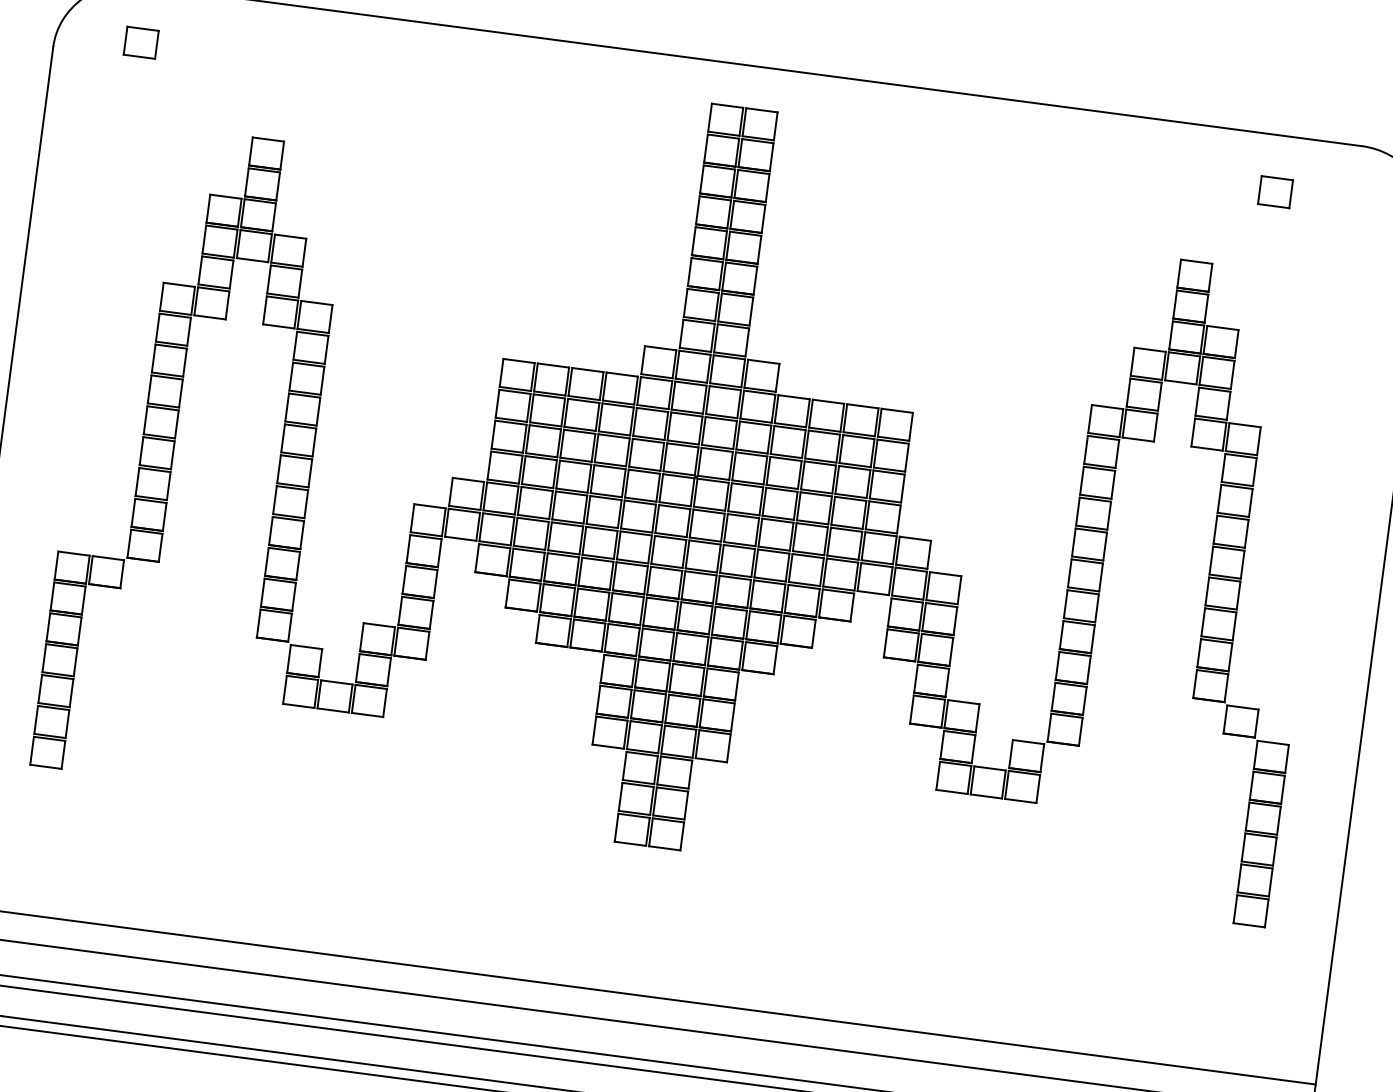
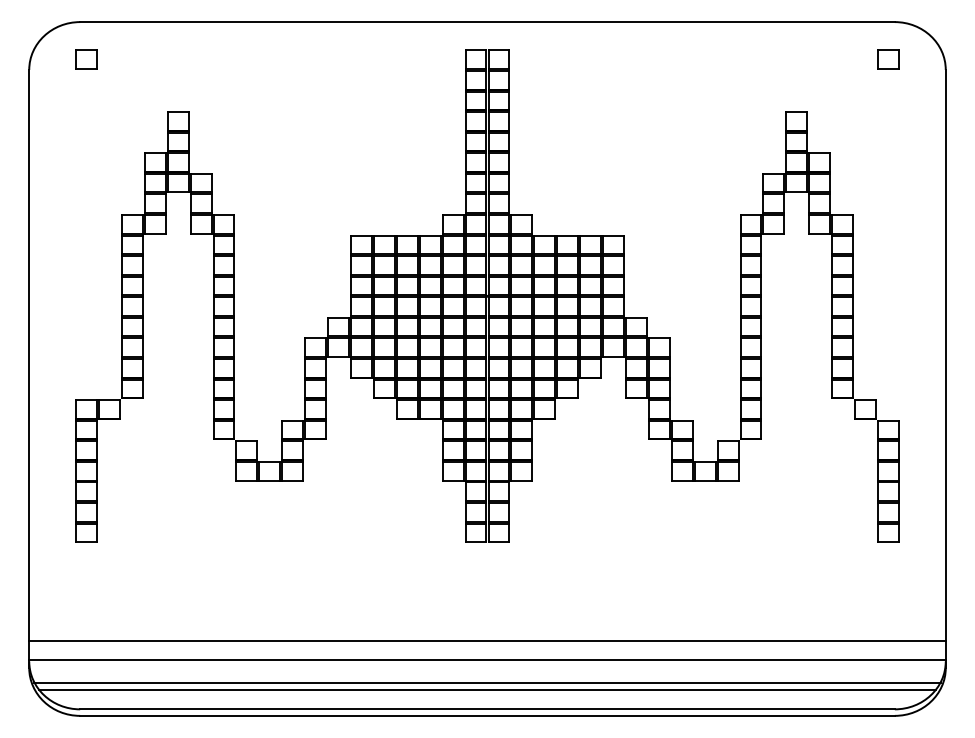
part: (1275, 191) -> (888, 59), moved

